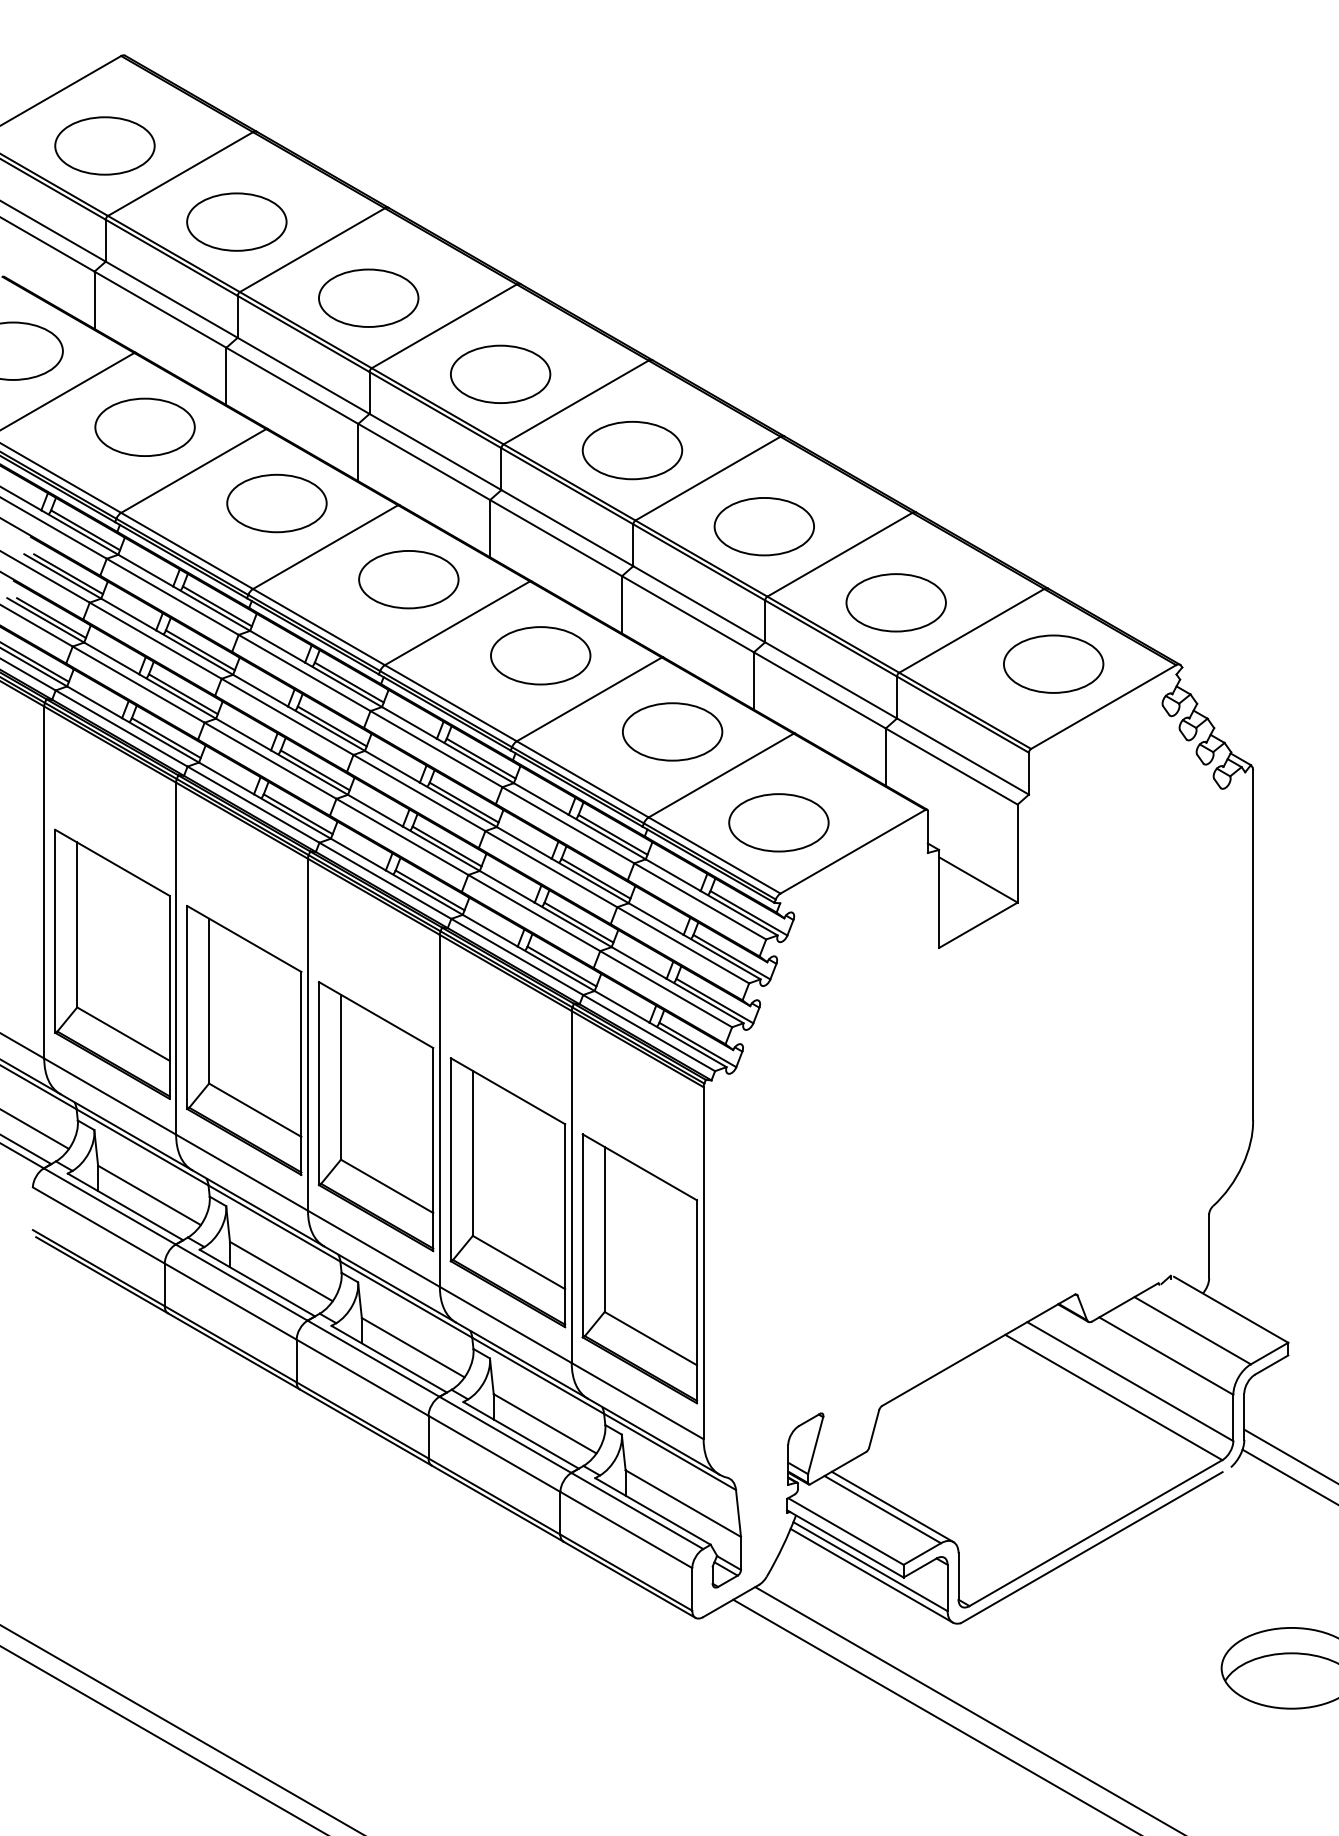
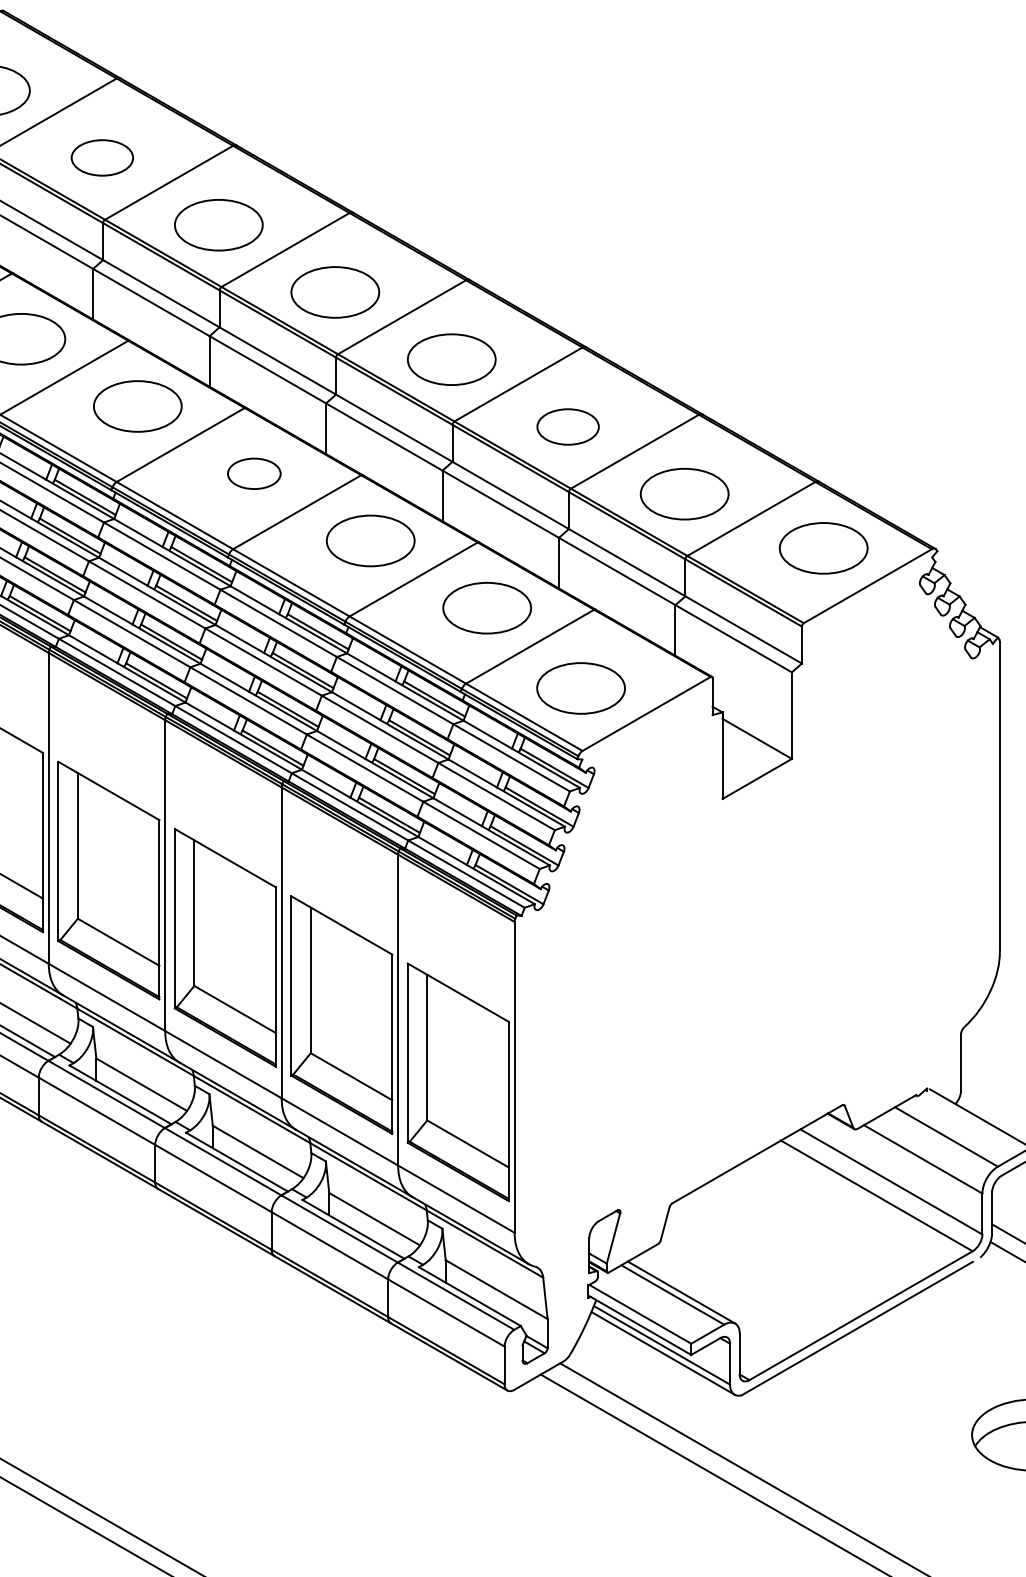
part: (236, 221) -> (102, 157), size x0.7
part: (763, 526) -> (567, 426), size x0.7
part: (408, 579) -> (253, 473), size x0.6

